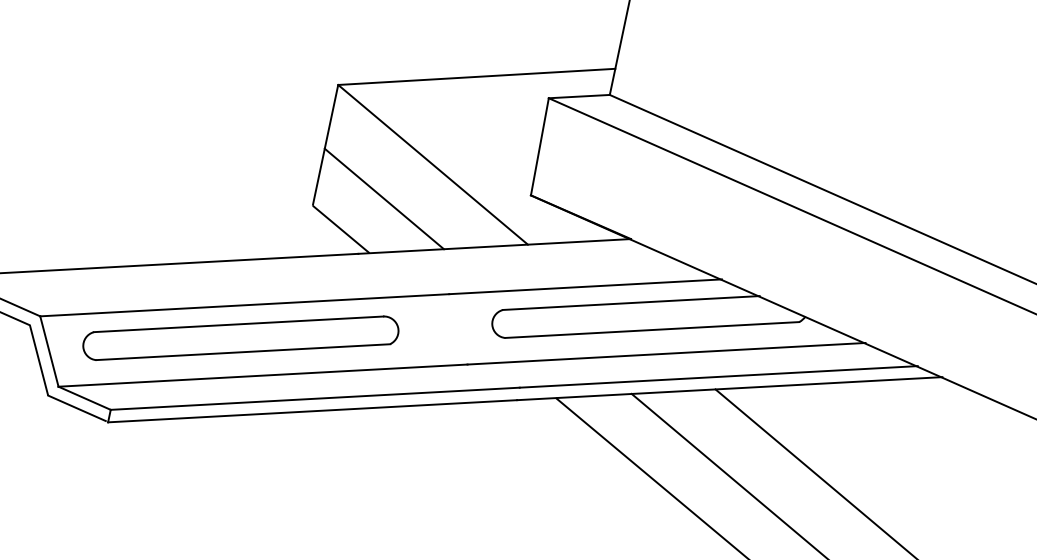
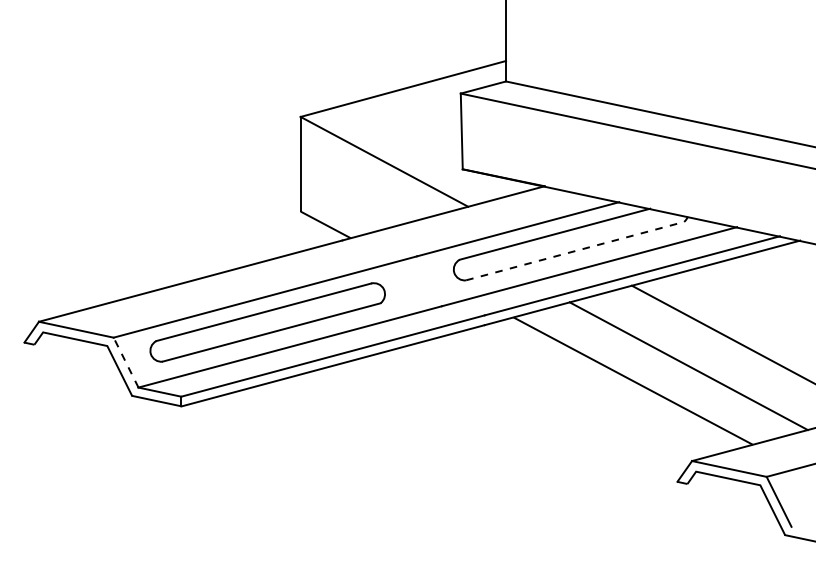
line: (383, 197) -> (352, 194), removed
line: (652, 330) -> (575, 251), solid -> dashed
line: (49, 351) -> (126, 362), solid -> dashed

